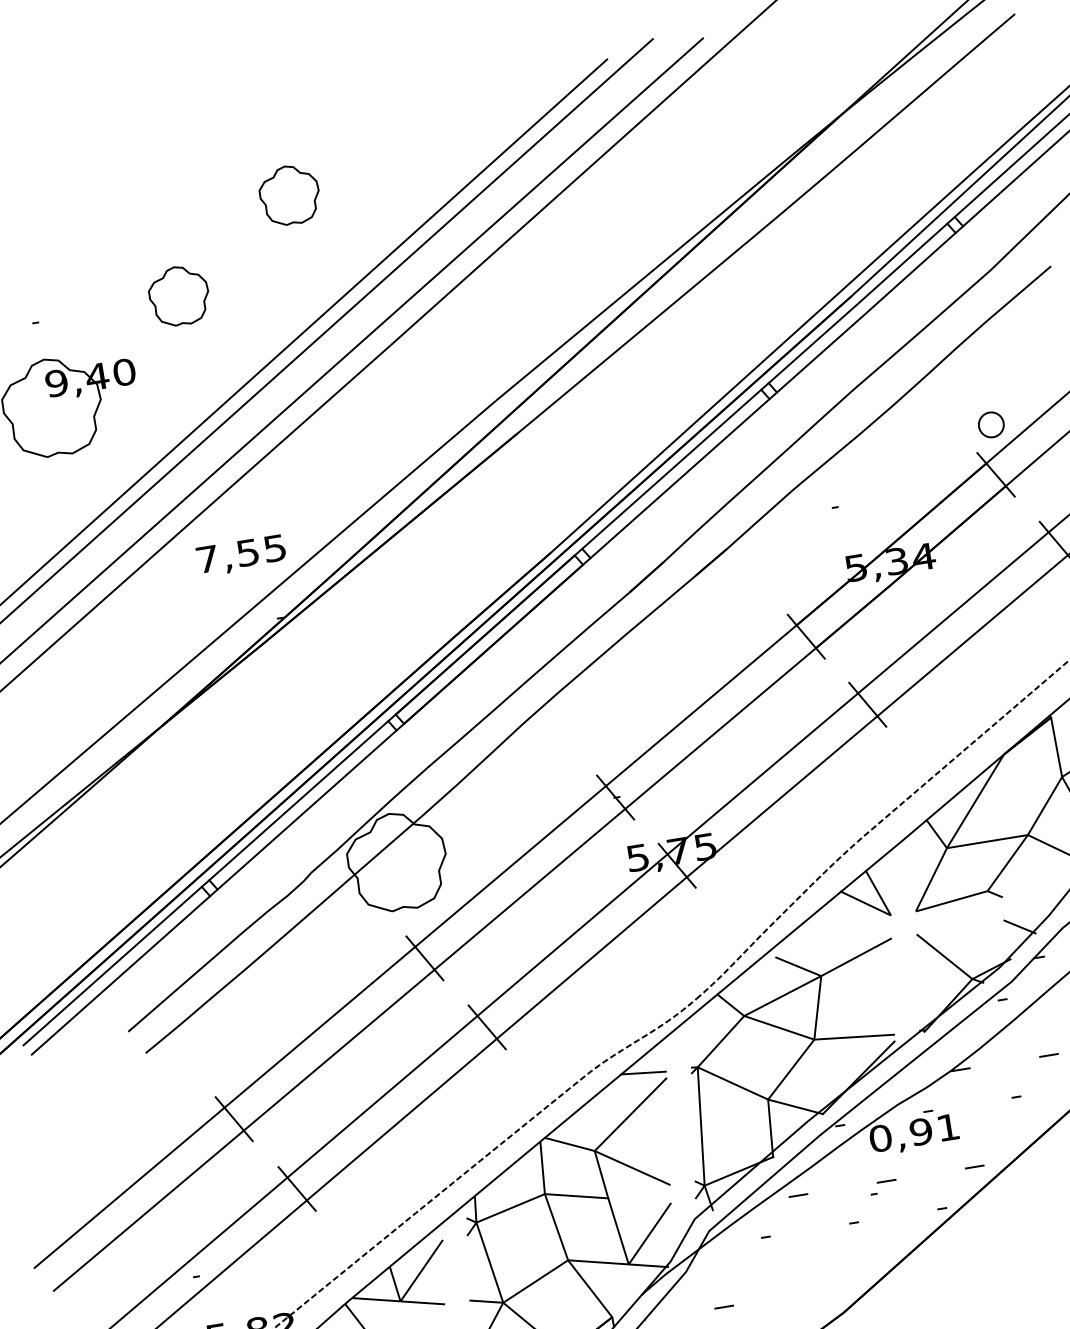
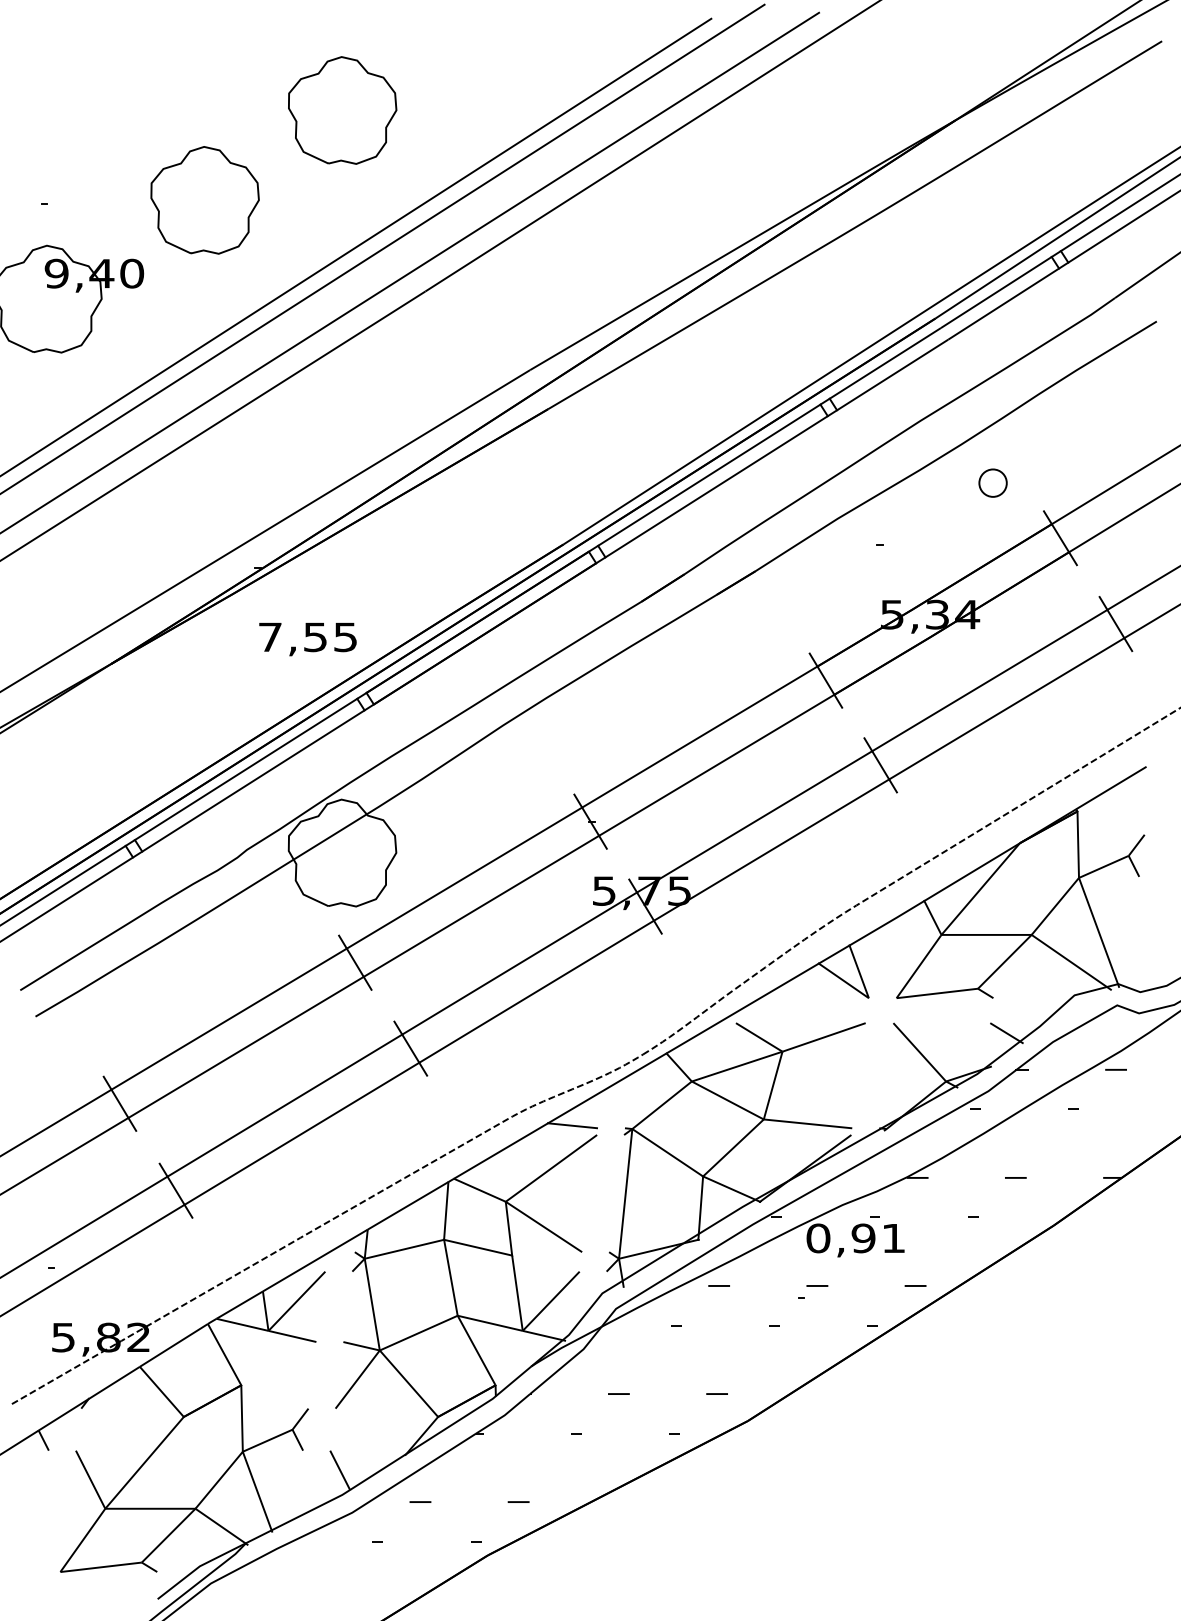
part: (289, 195) -> (342, 110), size x1.67
part: (178, 296) -> (204, 200), size x1.67
part: (990, 424) -> (992, 482), moved
text: (241, 555) -> (307, 639), moved
line: (811, 1292) -> (716, 1393), added

